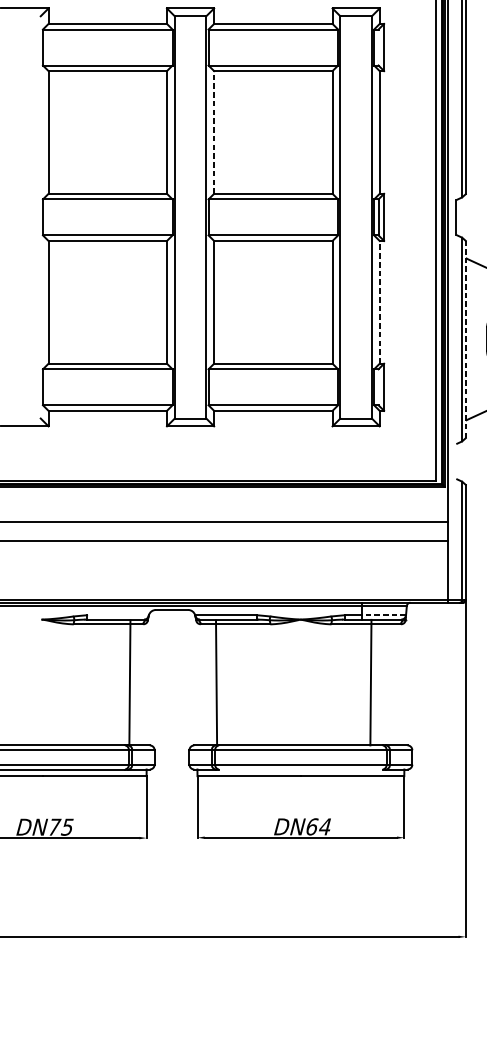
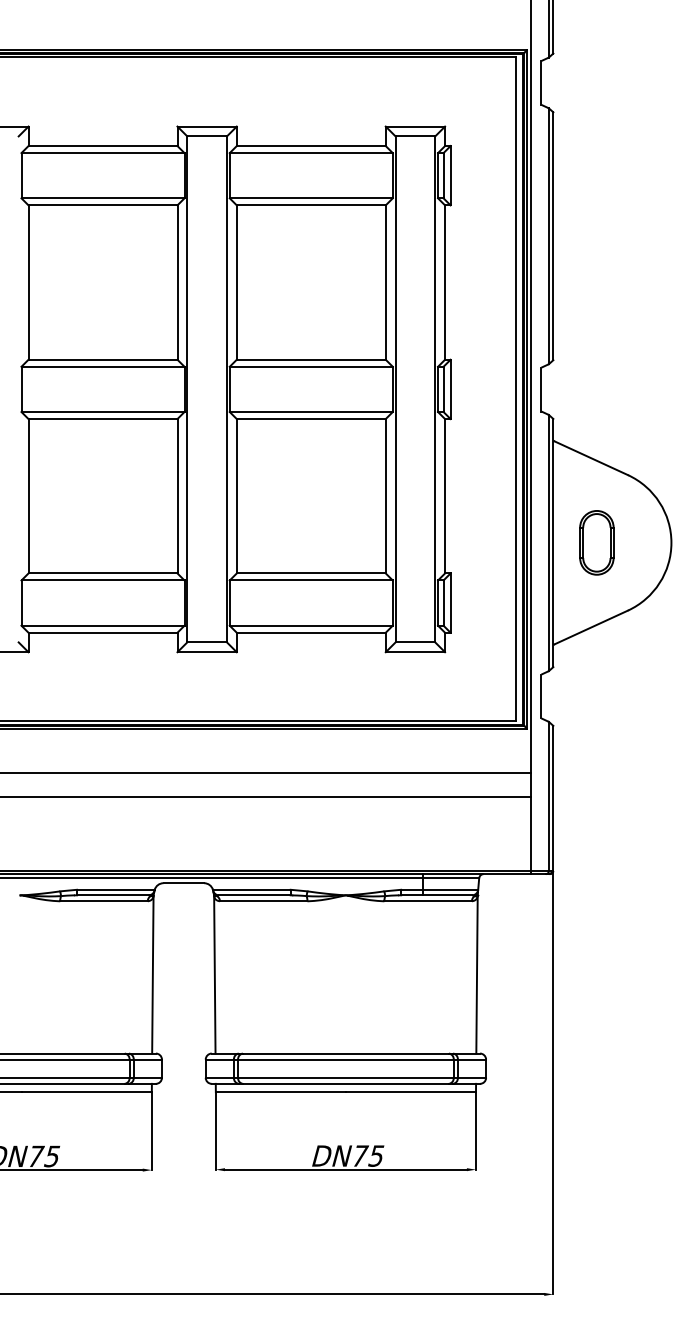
line: (378, 47) -> (443, 175), added
line: (213, 132) -> (236, 282), dashed -> solid
line: (380, 301) -> (445, 495), dashed -> solid
line: (465, 339) -> (553, 542), dashed -> solid
line: (378, 386) -> (443, 602), added
line: (456, 461) -> (541, 696), added
line: (117, 614) -> (115, 889), added
line: (384, 614) -> (450, 889), dashed -> solid
line: (129, 682) -> (152, 974), moved
line: (216, 682) -> (214, 974), moved
line: (370, 682) -> (476, 974), moved
line: (300, 769) -> (345, 1083), added
text: (318, 826) -> (368, 1155), DN64 -> DN75

